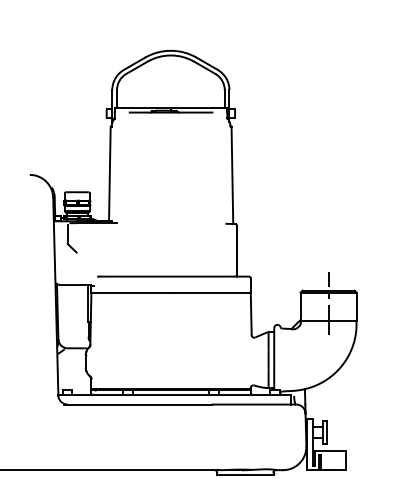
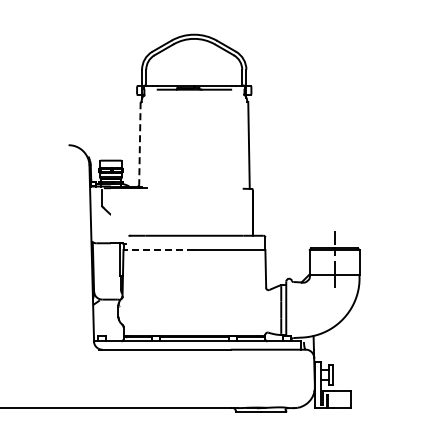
line: (109, 174) -> (139, 144), solid -> dashed
line: (130, 292) -> (158, 249), solid -> dashed

